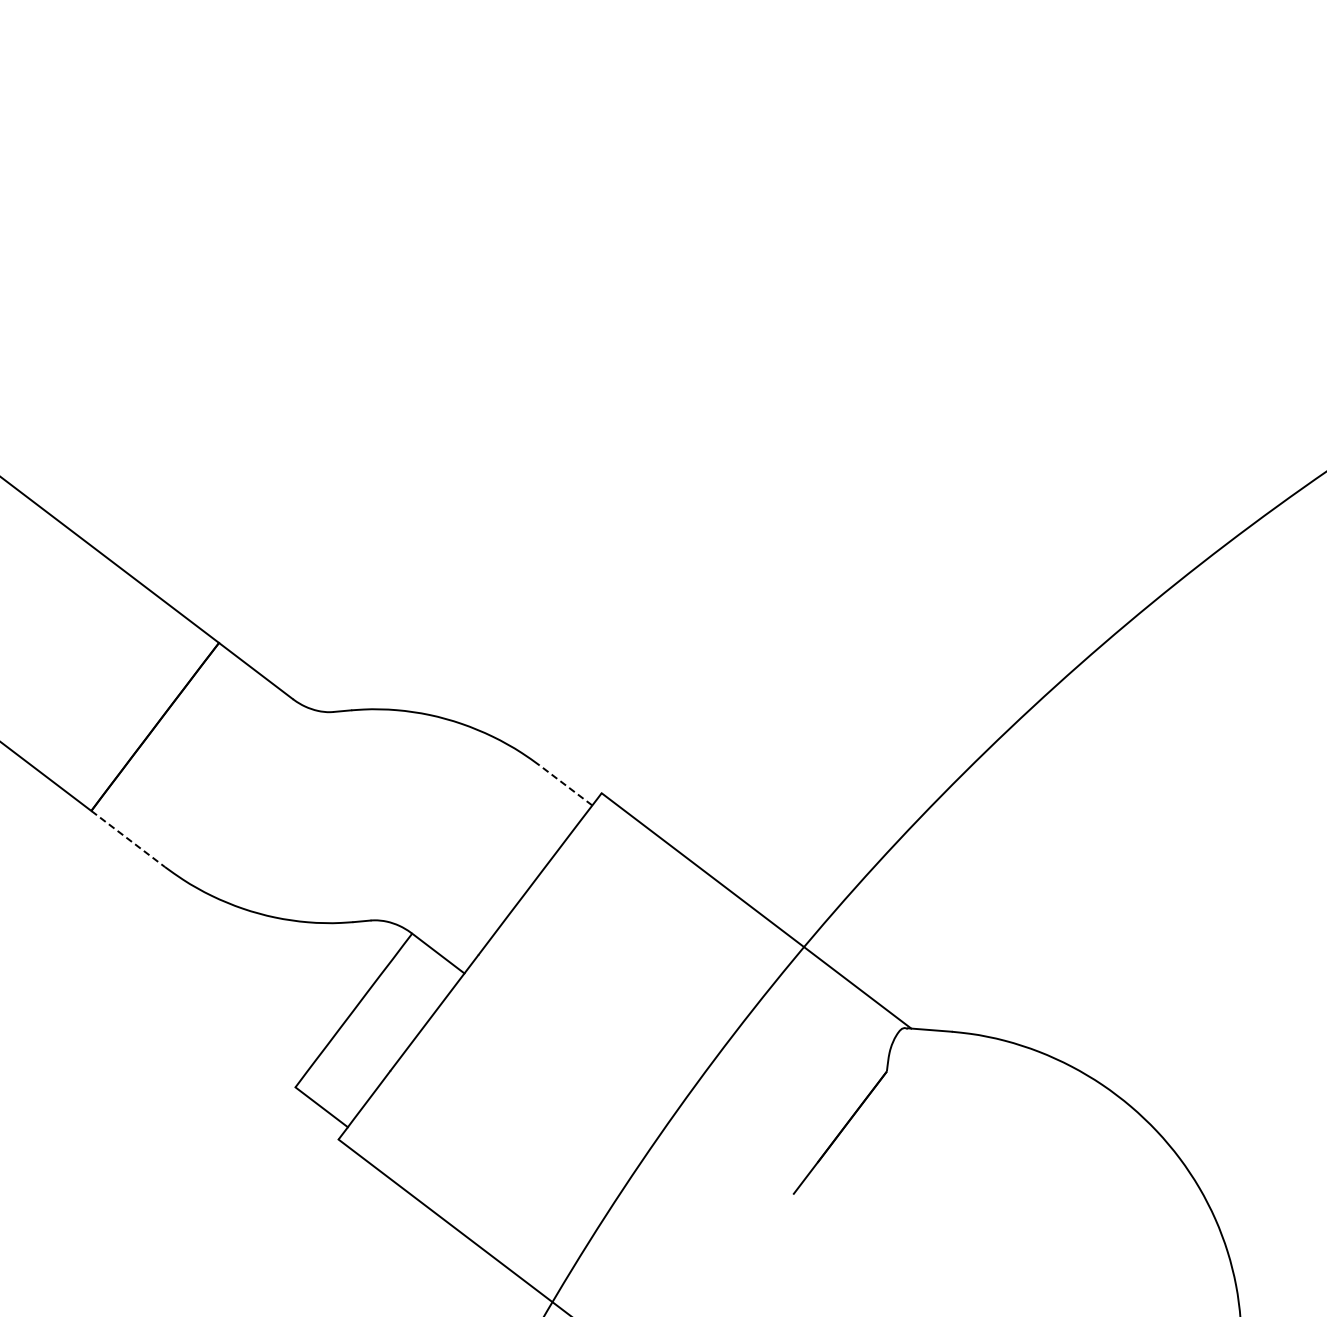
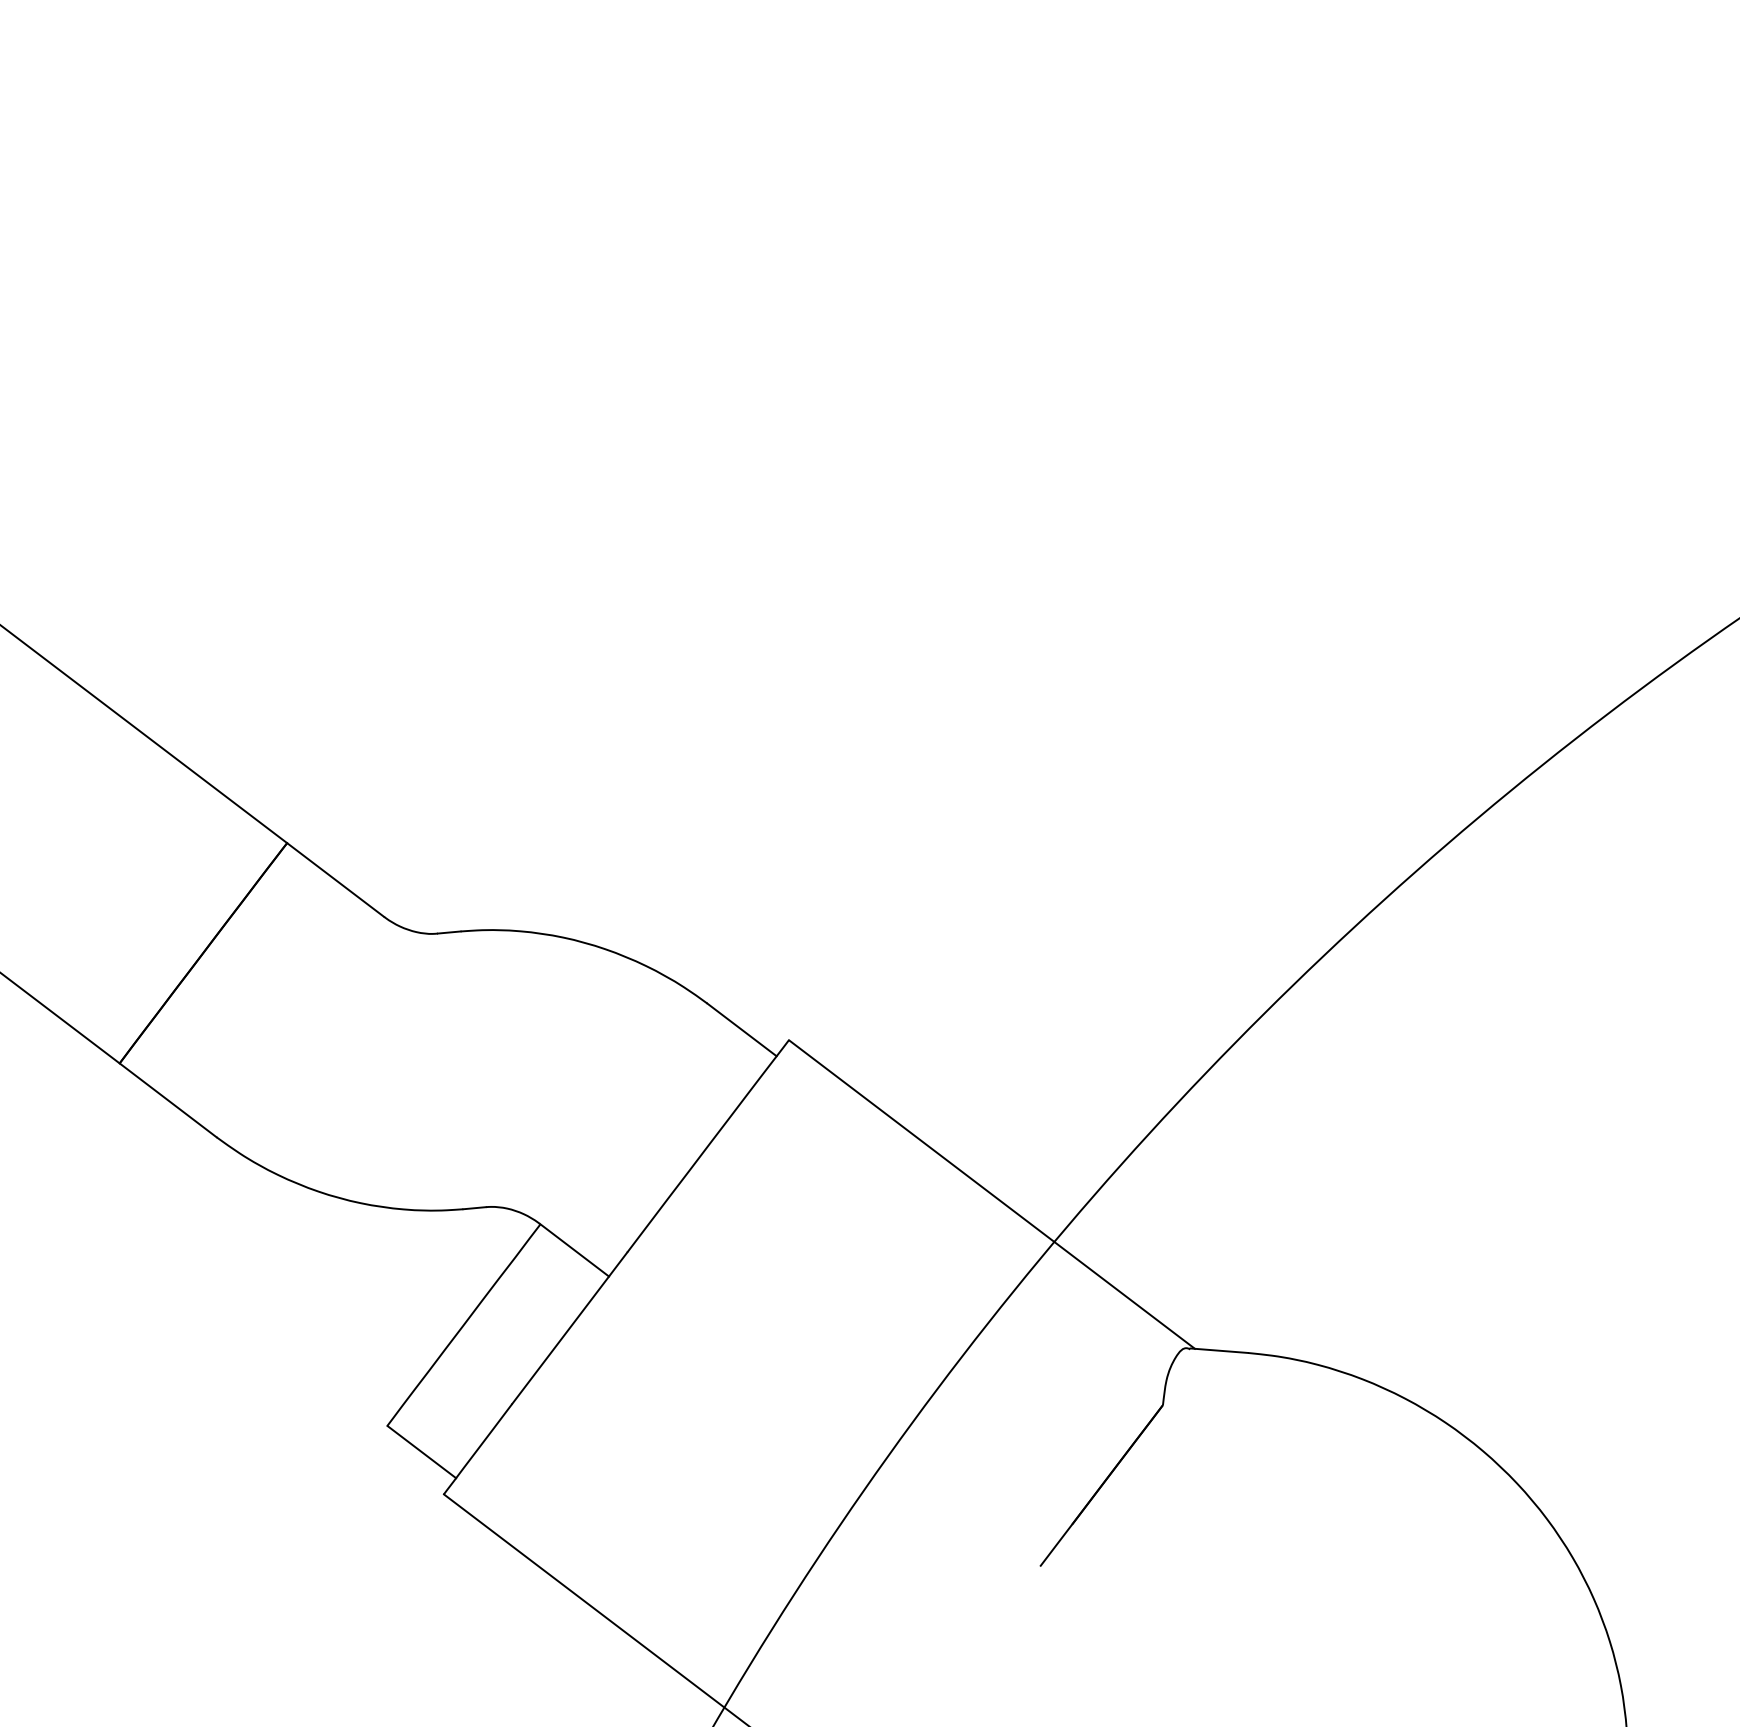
line: (565, 785) -> (741, 1030), dashed -> solid
line: (128, 839) -> (168, 1100), dashed -> solid

